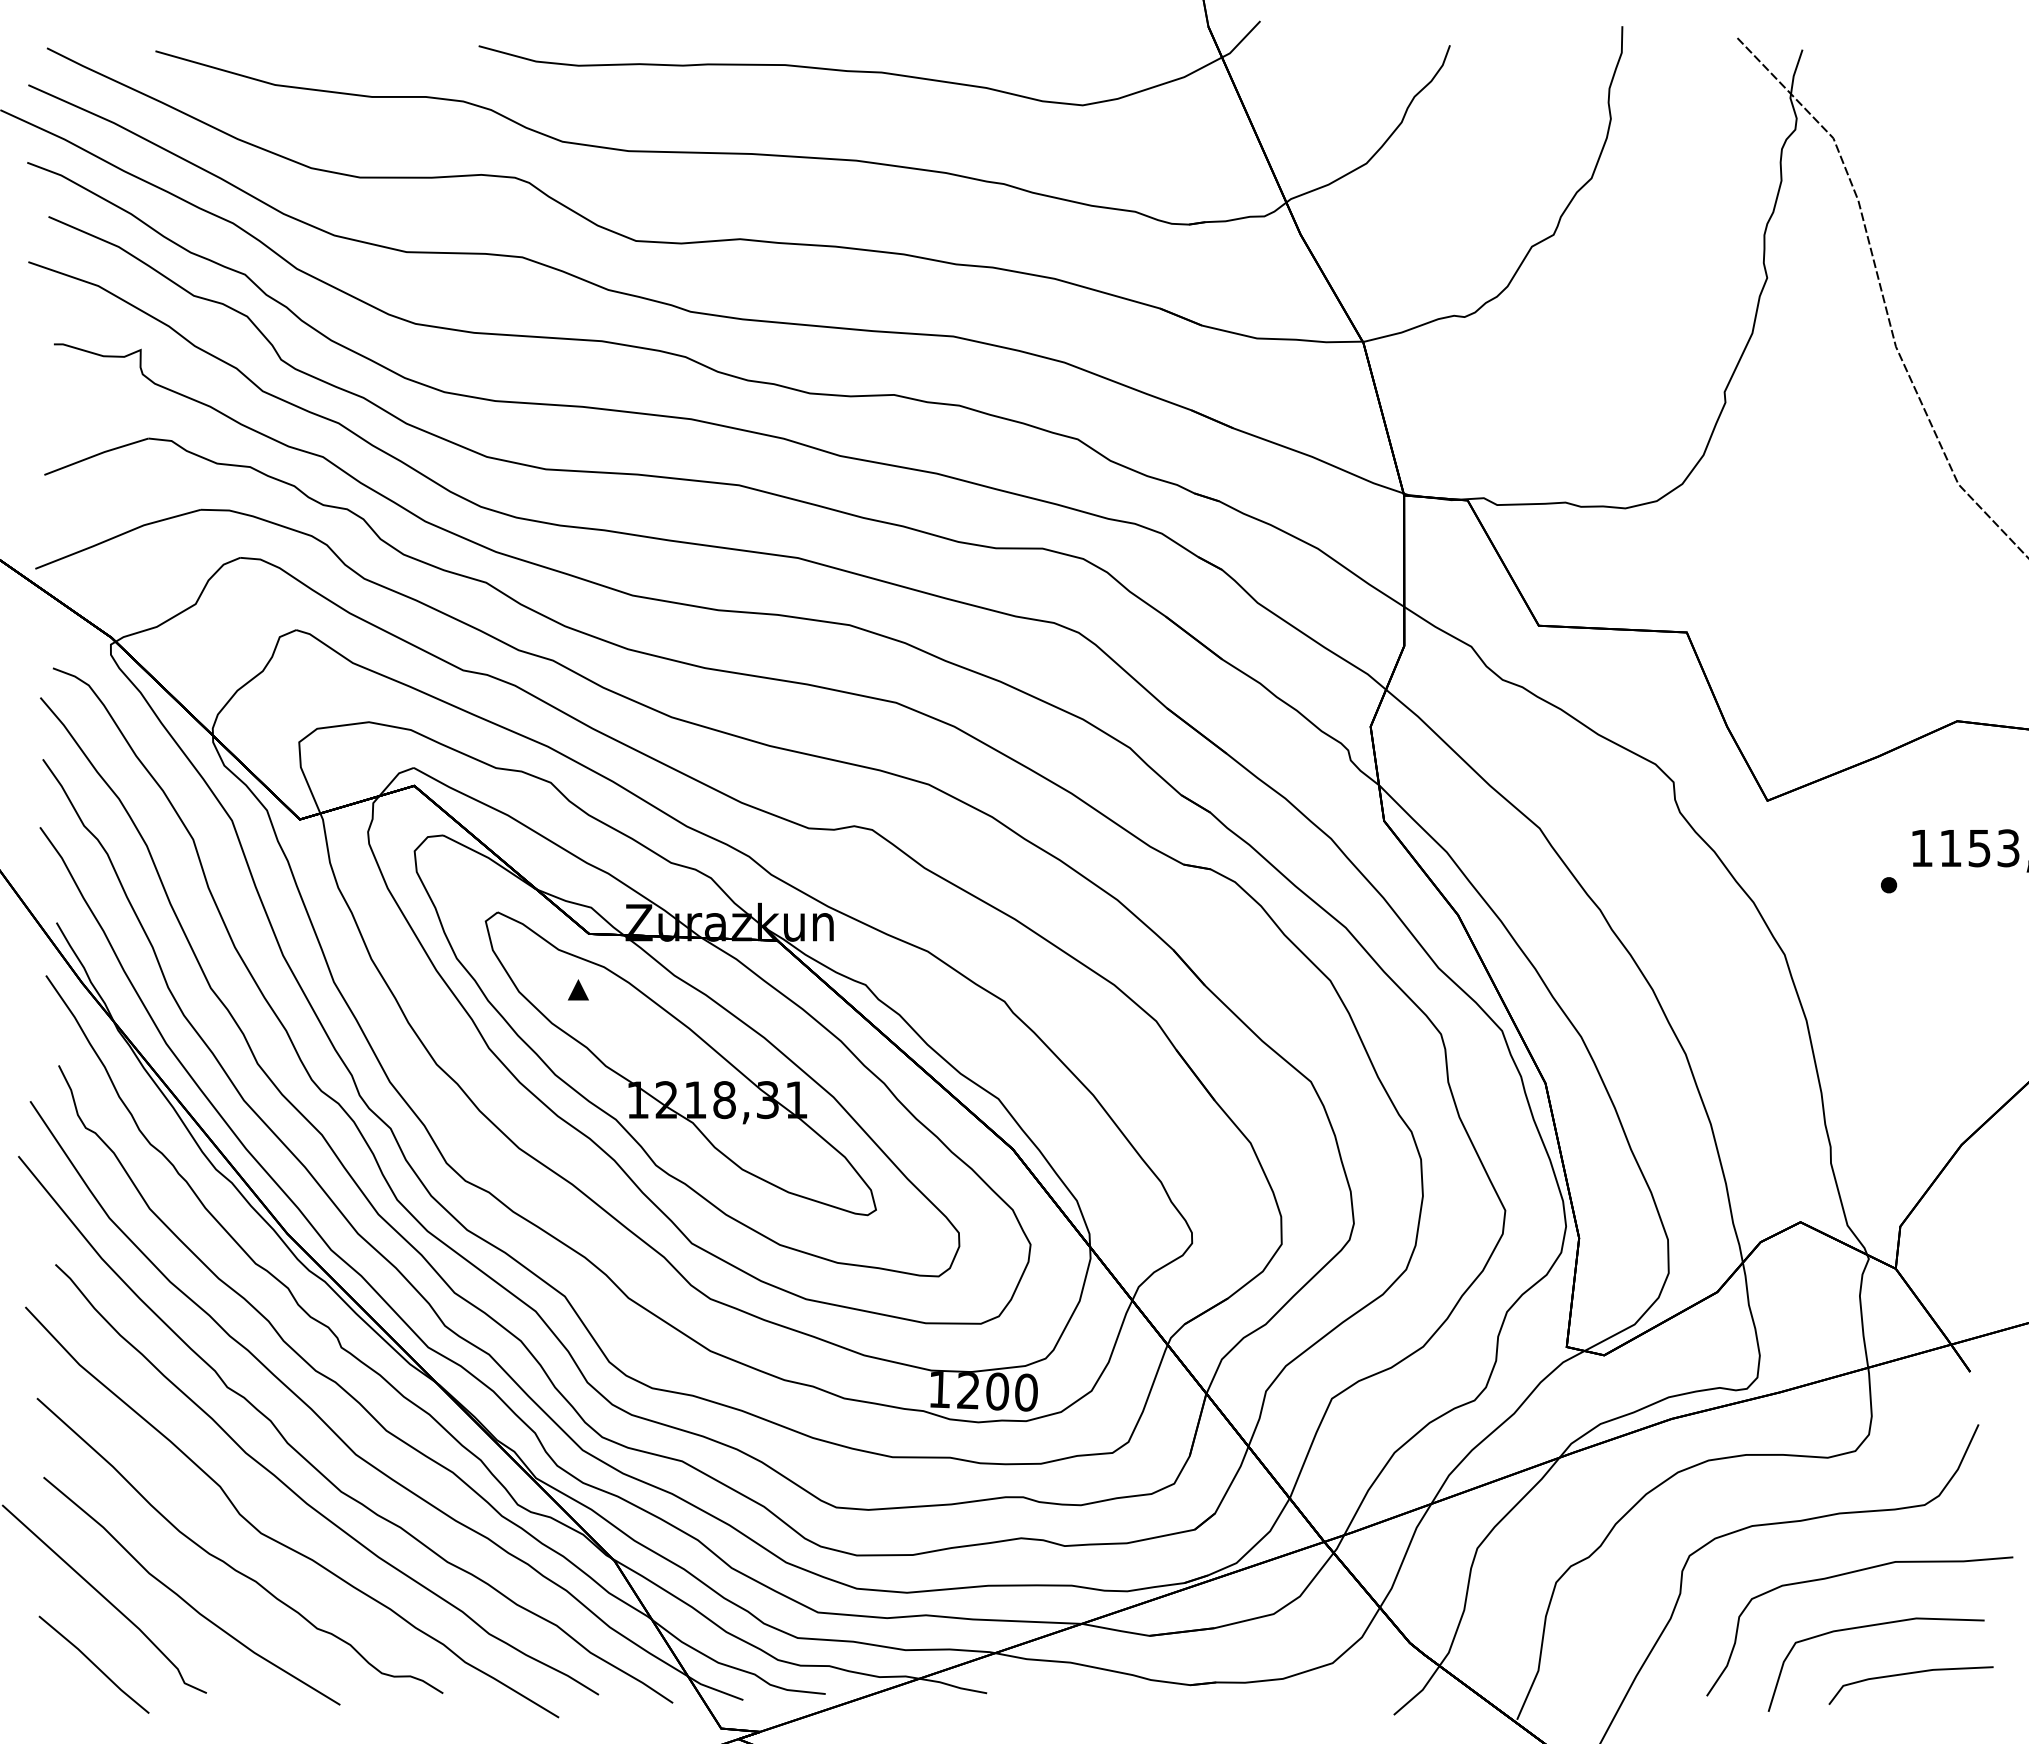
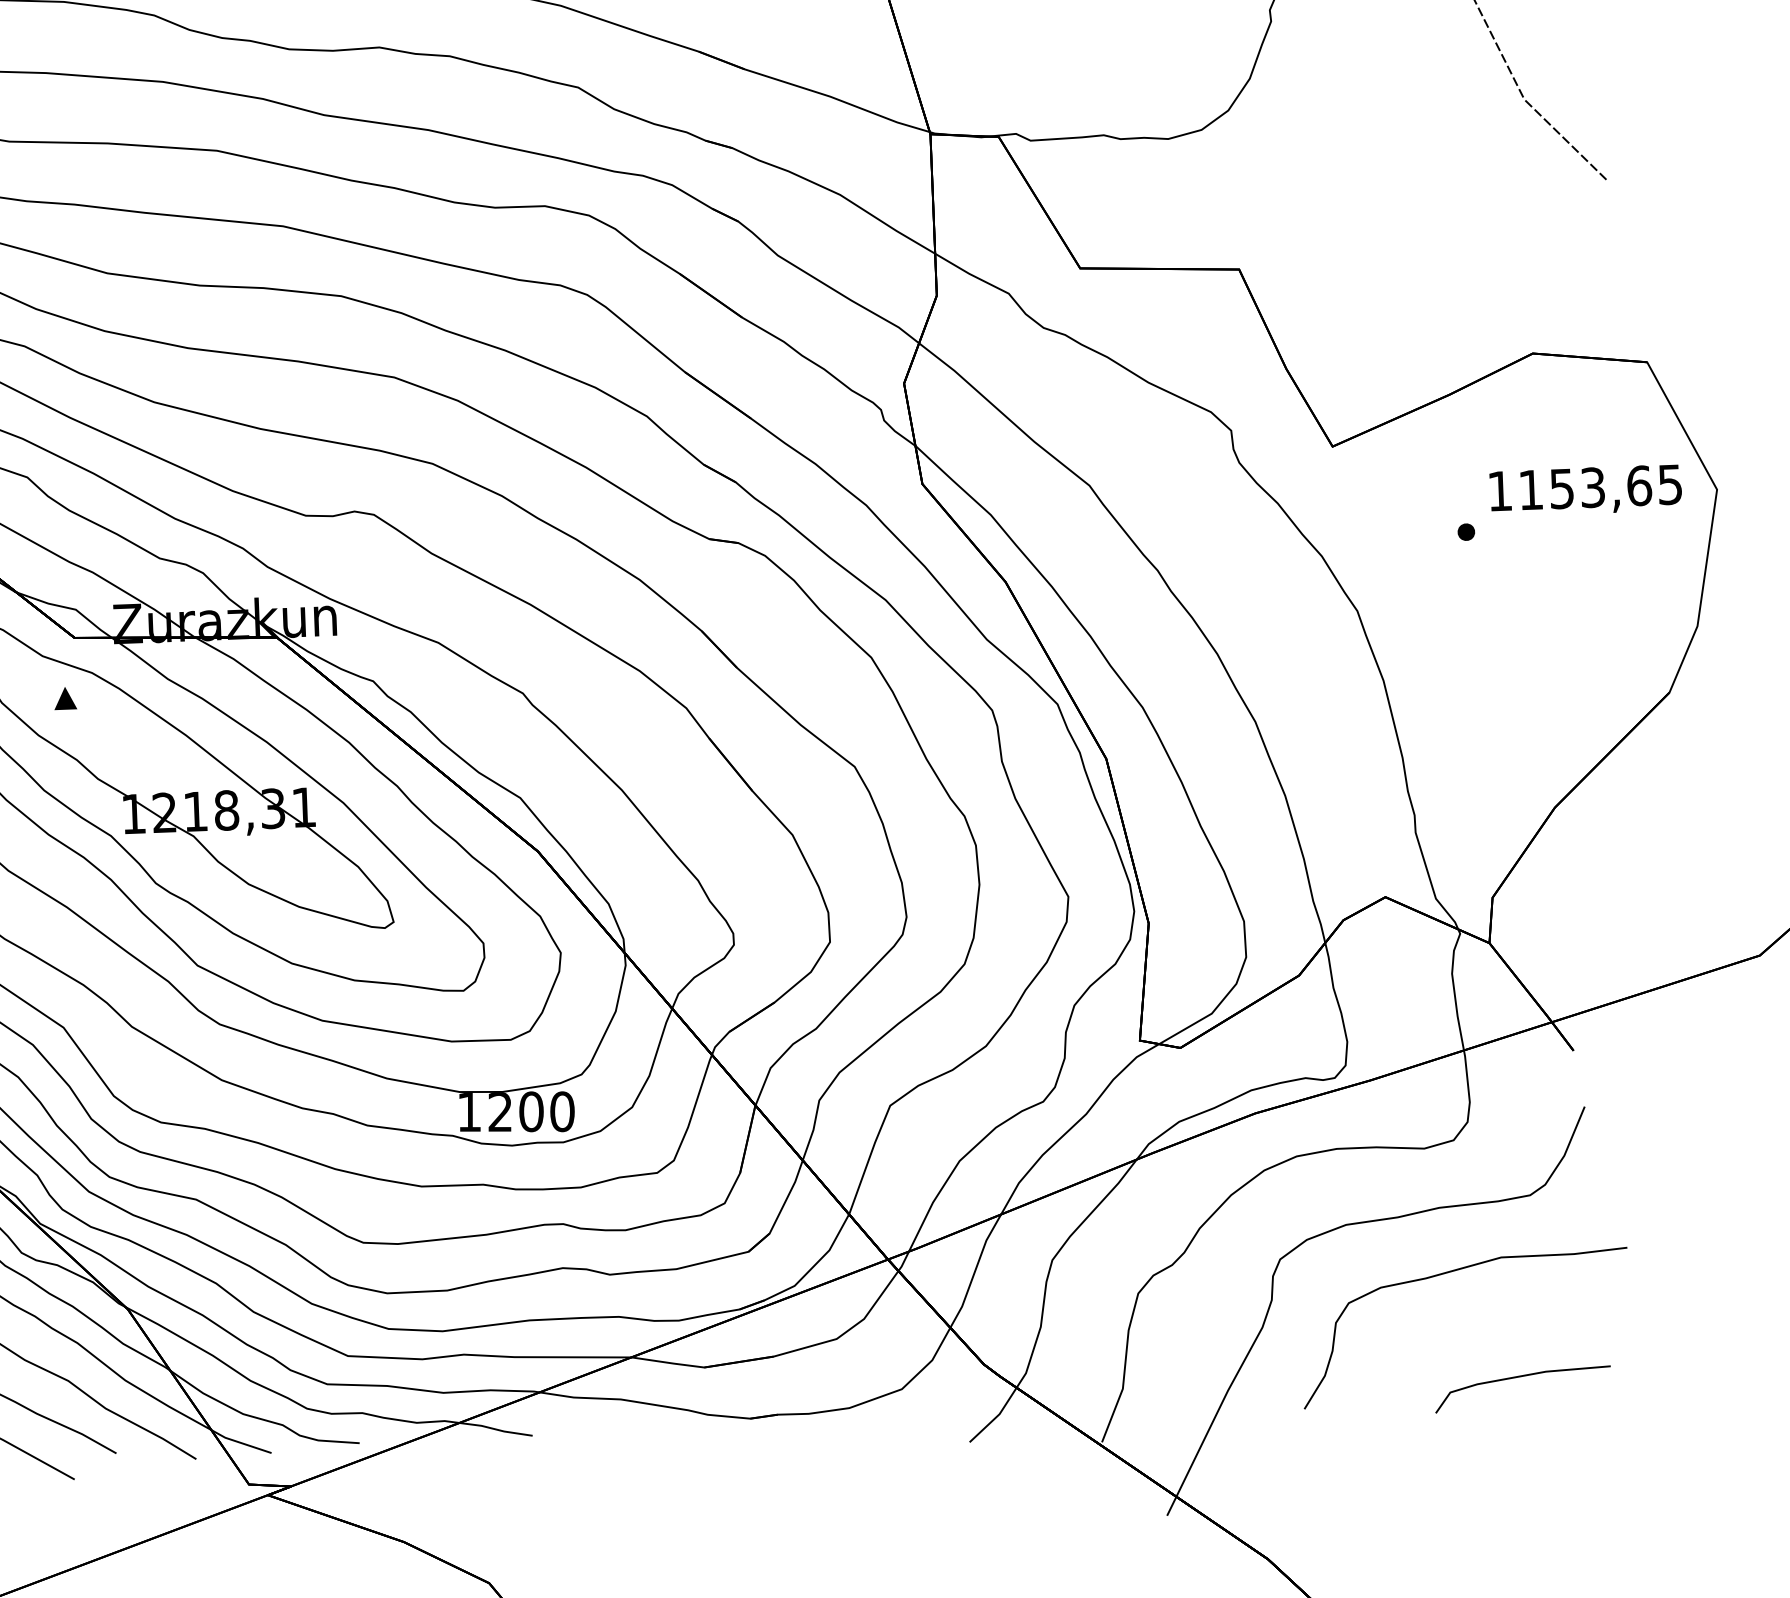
curve: (1866, 1627) -> (1472, 1328), removed

